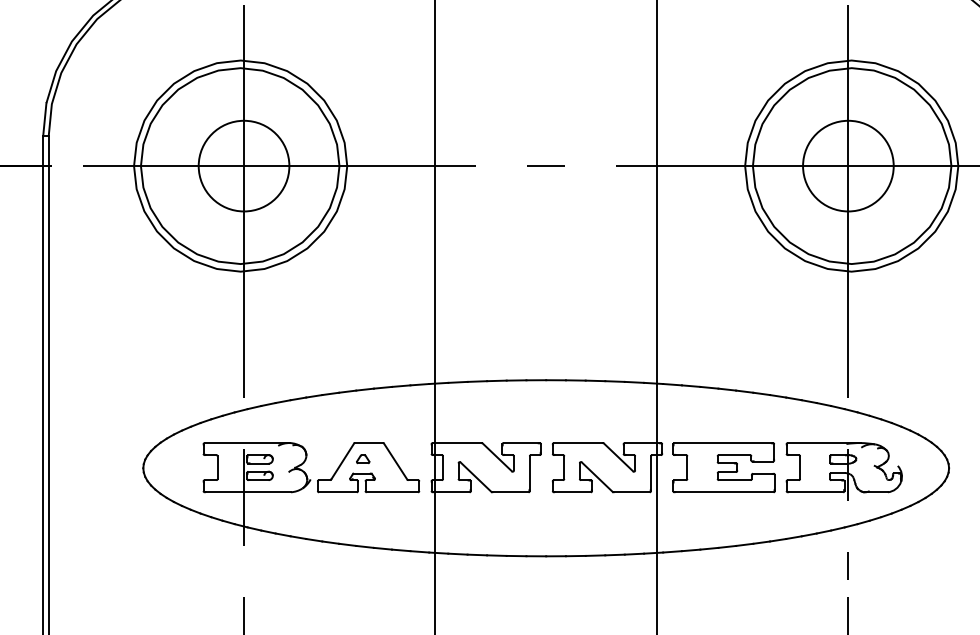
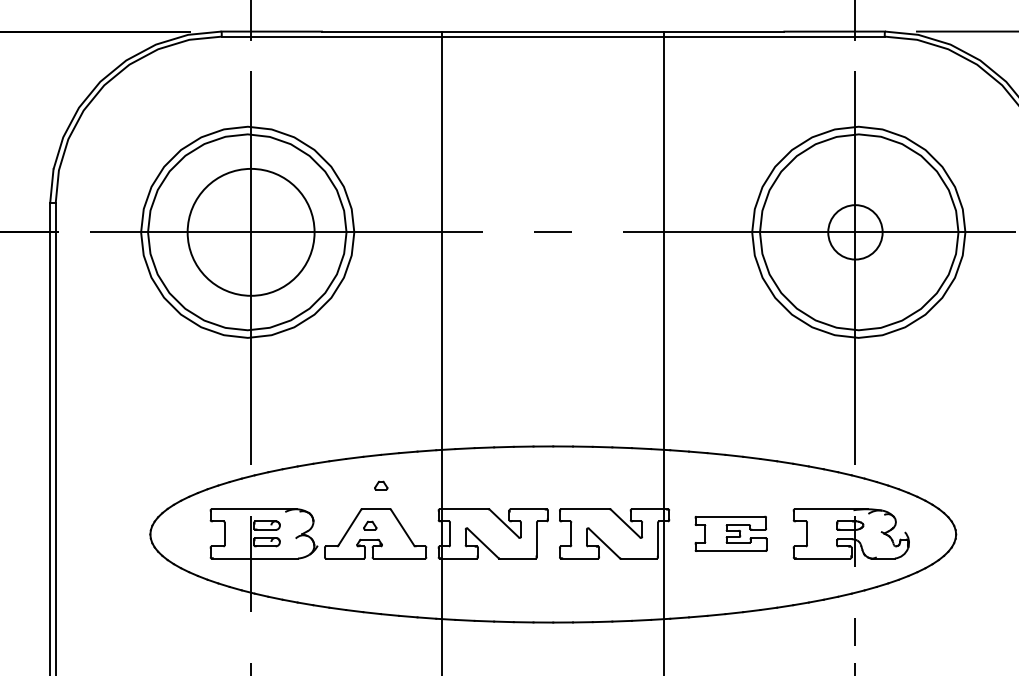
circle: (243, 166) -> (250, 232), size x1.4
circle: (848, 166) -> (855, 232), size x0.6
part: (374, 419) -> (381, 485), added
part: (723, 467) -> (730, 533), size x0.7

